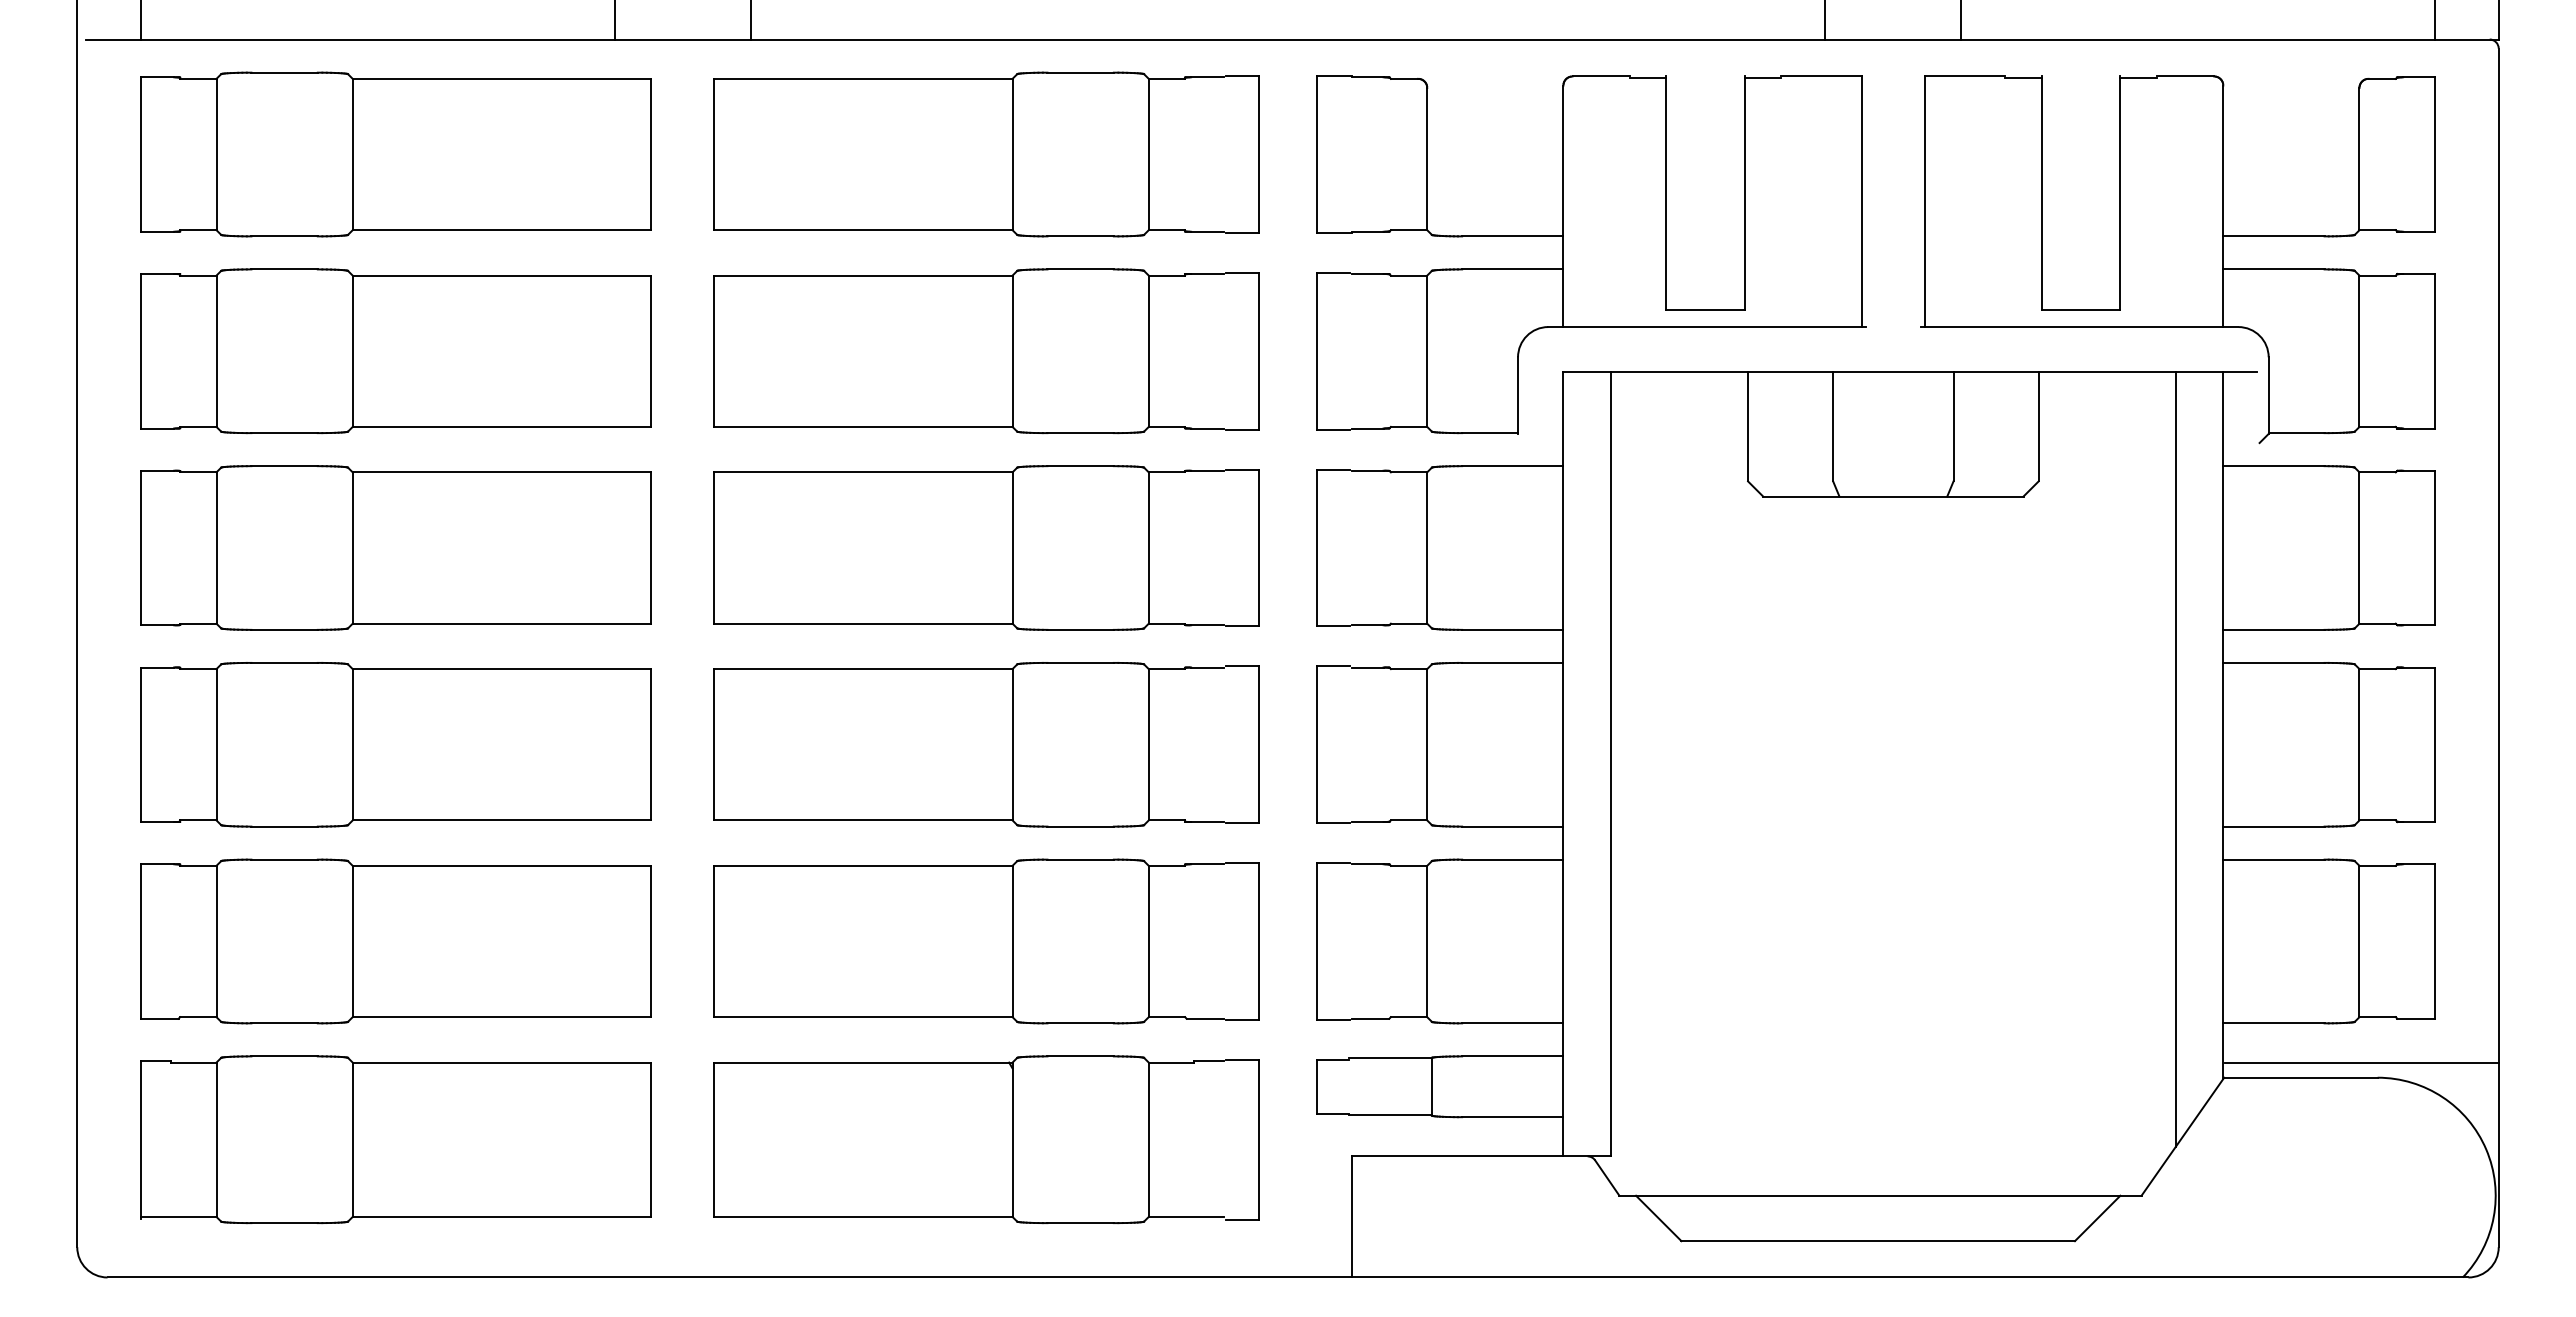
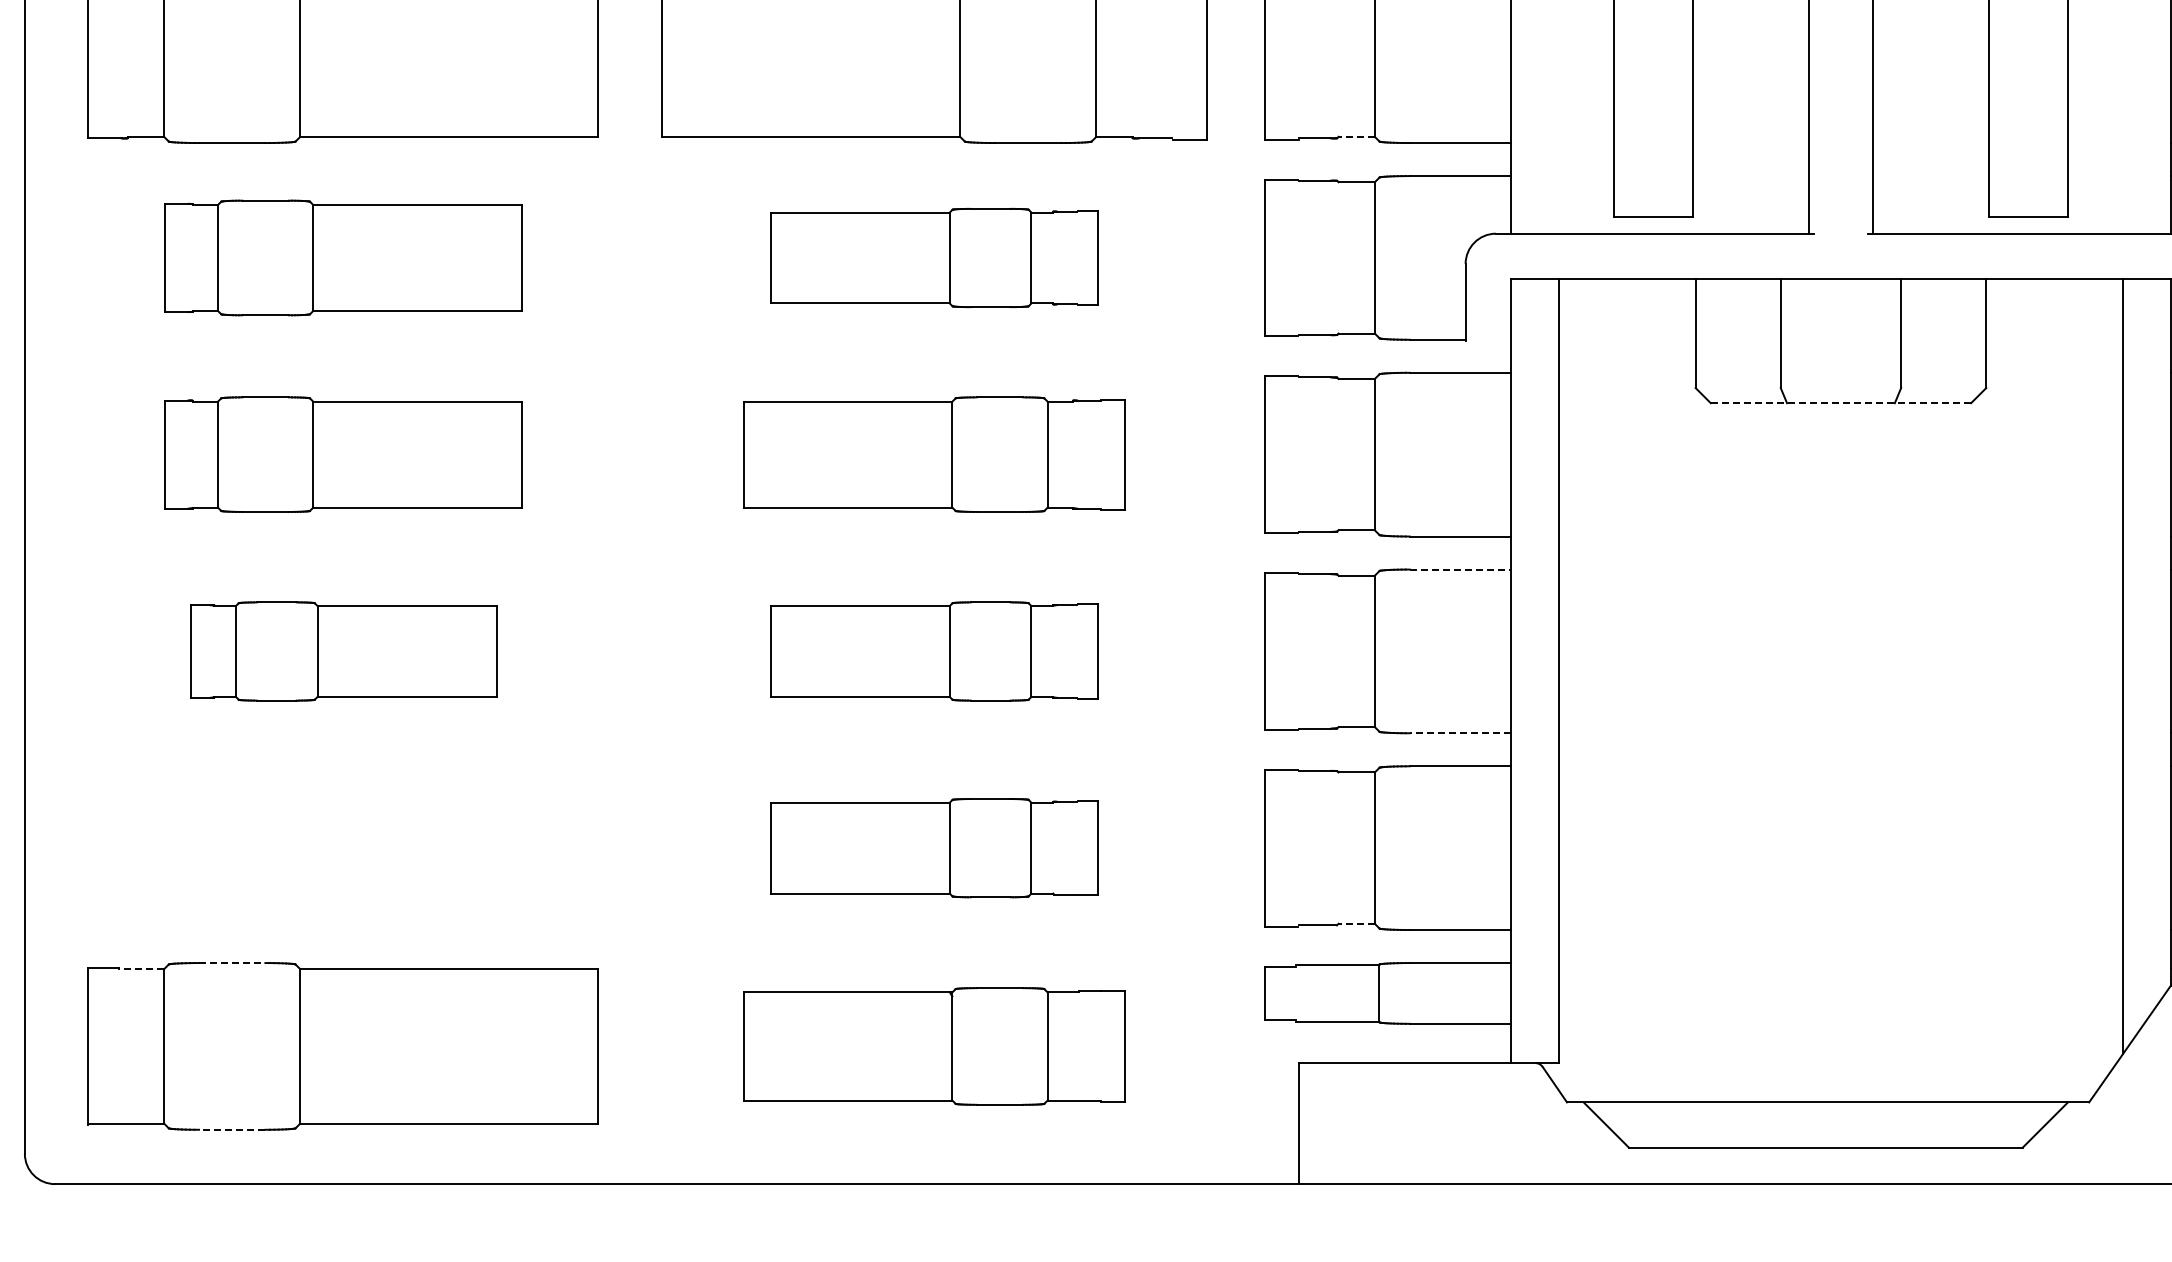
line: (1408, 230) -> (1356, 137), solid -> dashed
part: (395, 351) -> (343, 258), size x0.7
part: (986, 351) -> (934, 258), size x0.6
line: (1893, 496) -> (1841, 403), solid -> dashed
part: (395, 547) -> (343, 454), size x0.7
part: (986, 547) -> (934, 454), size x0.7
line: (1512, 662) -> (1460, 569), solid -> dashed
part: (395, 744) -> (343, 651), size x0.6
part: (986, 744) -> (934, 651), size x0.6
line: (1512, 826) -> (1460, 733), solid -> dashed
part: (395, 941) -> (343, 848), removed
part: (986, 941) -> (934, 848), size x0.6
line: (1408, 1017) -> (1356, 924), solid -> dashed
line: (285, 1056) -> (233, 963), solid -> dashed
line: (193, 1062) -> (141, 969), solid -> dashed
part: (986, 1139) -> (934, 1046), size x0.7
line: (284, 1223) -> (232, 1130), solid -> dashed

